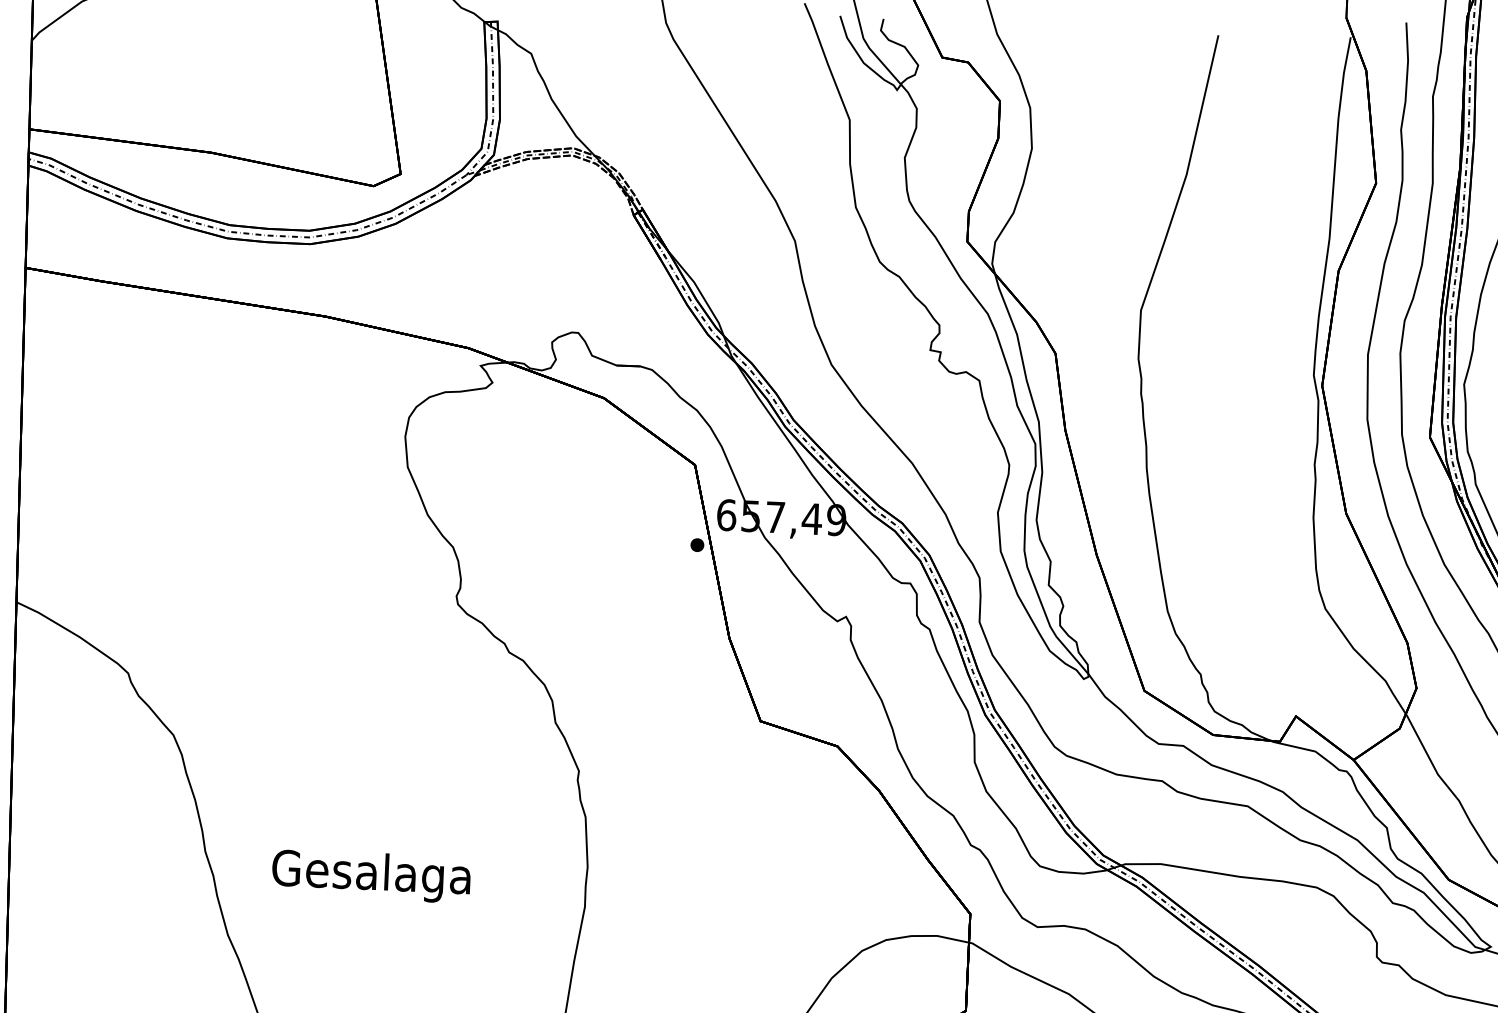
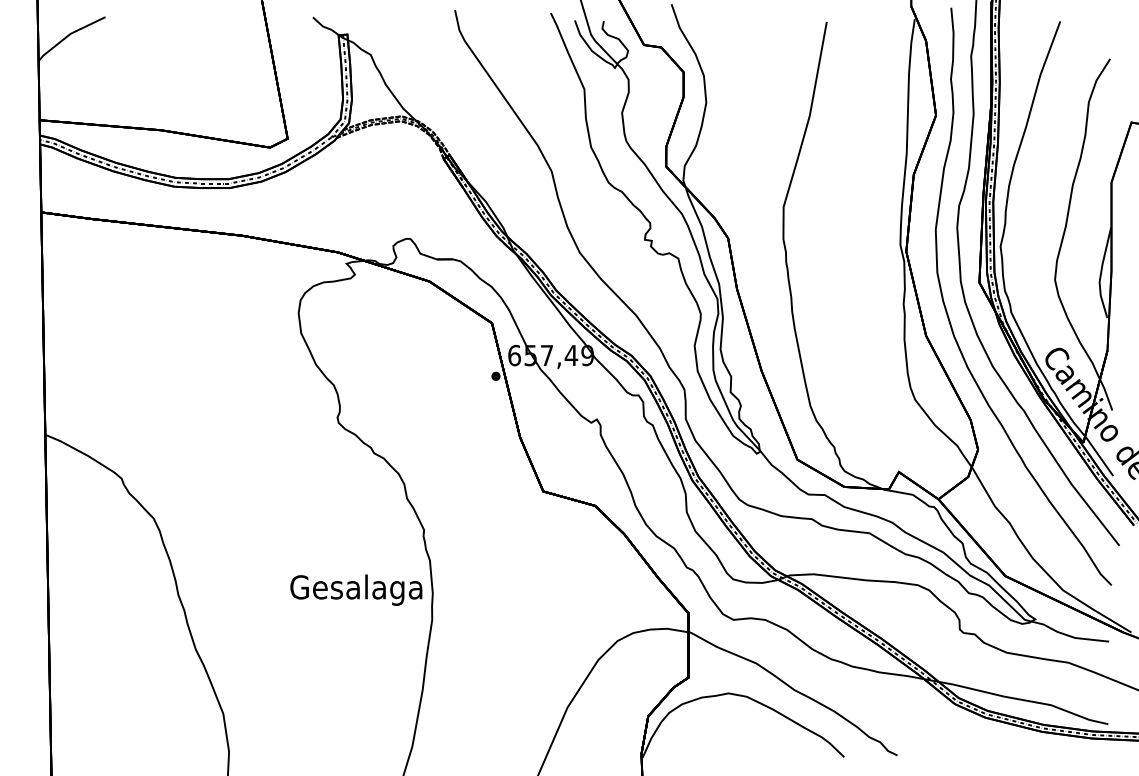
text: (371, 875) -> (356, 589), moved

